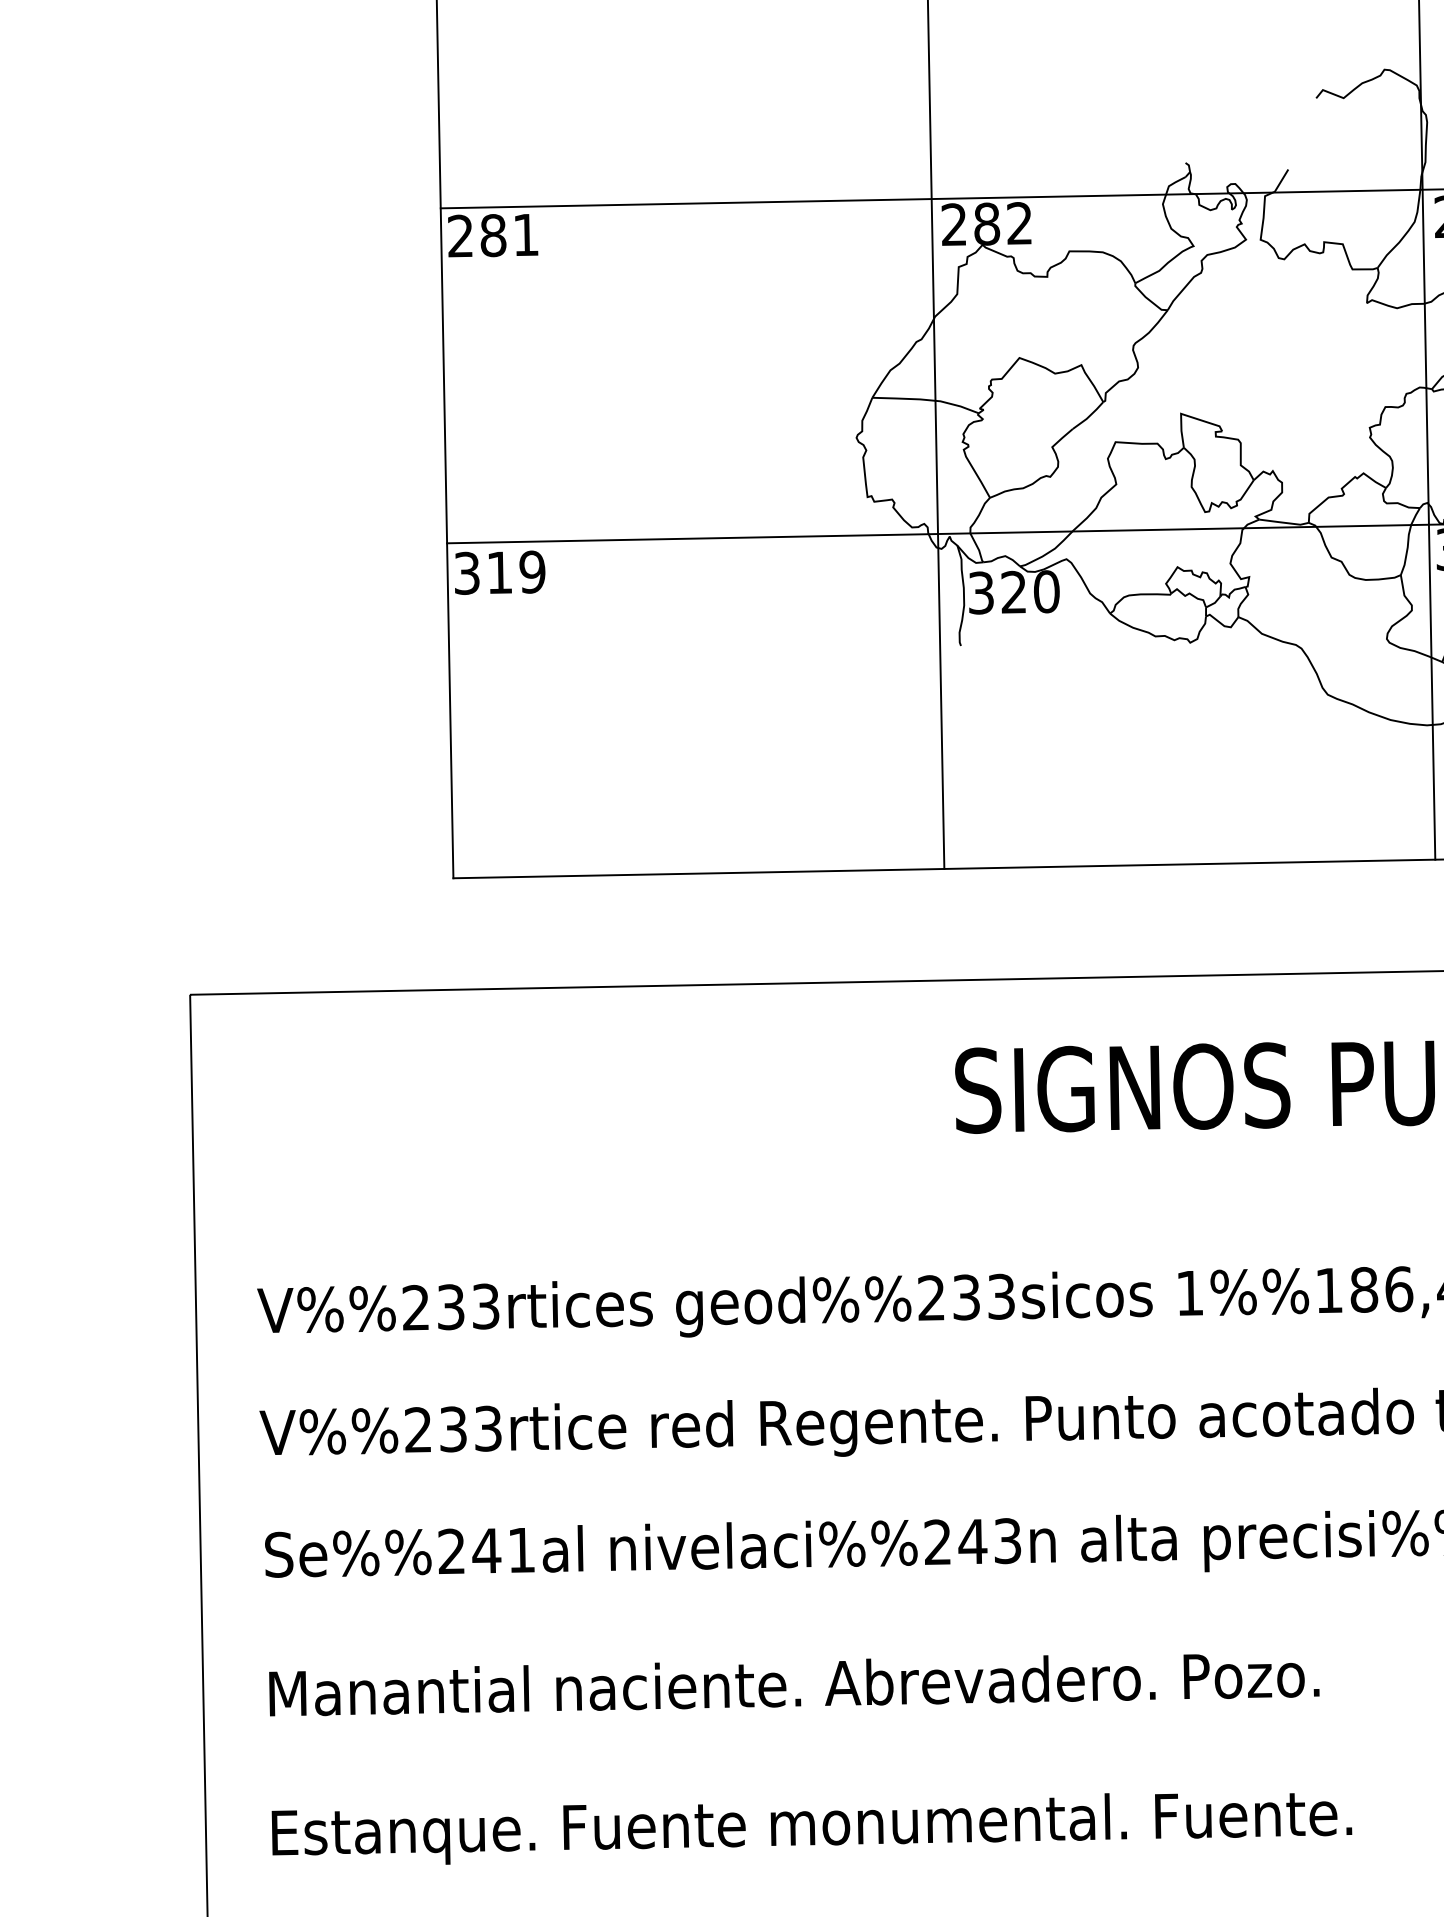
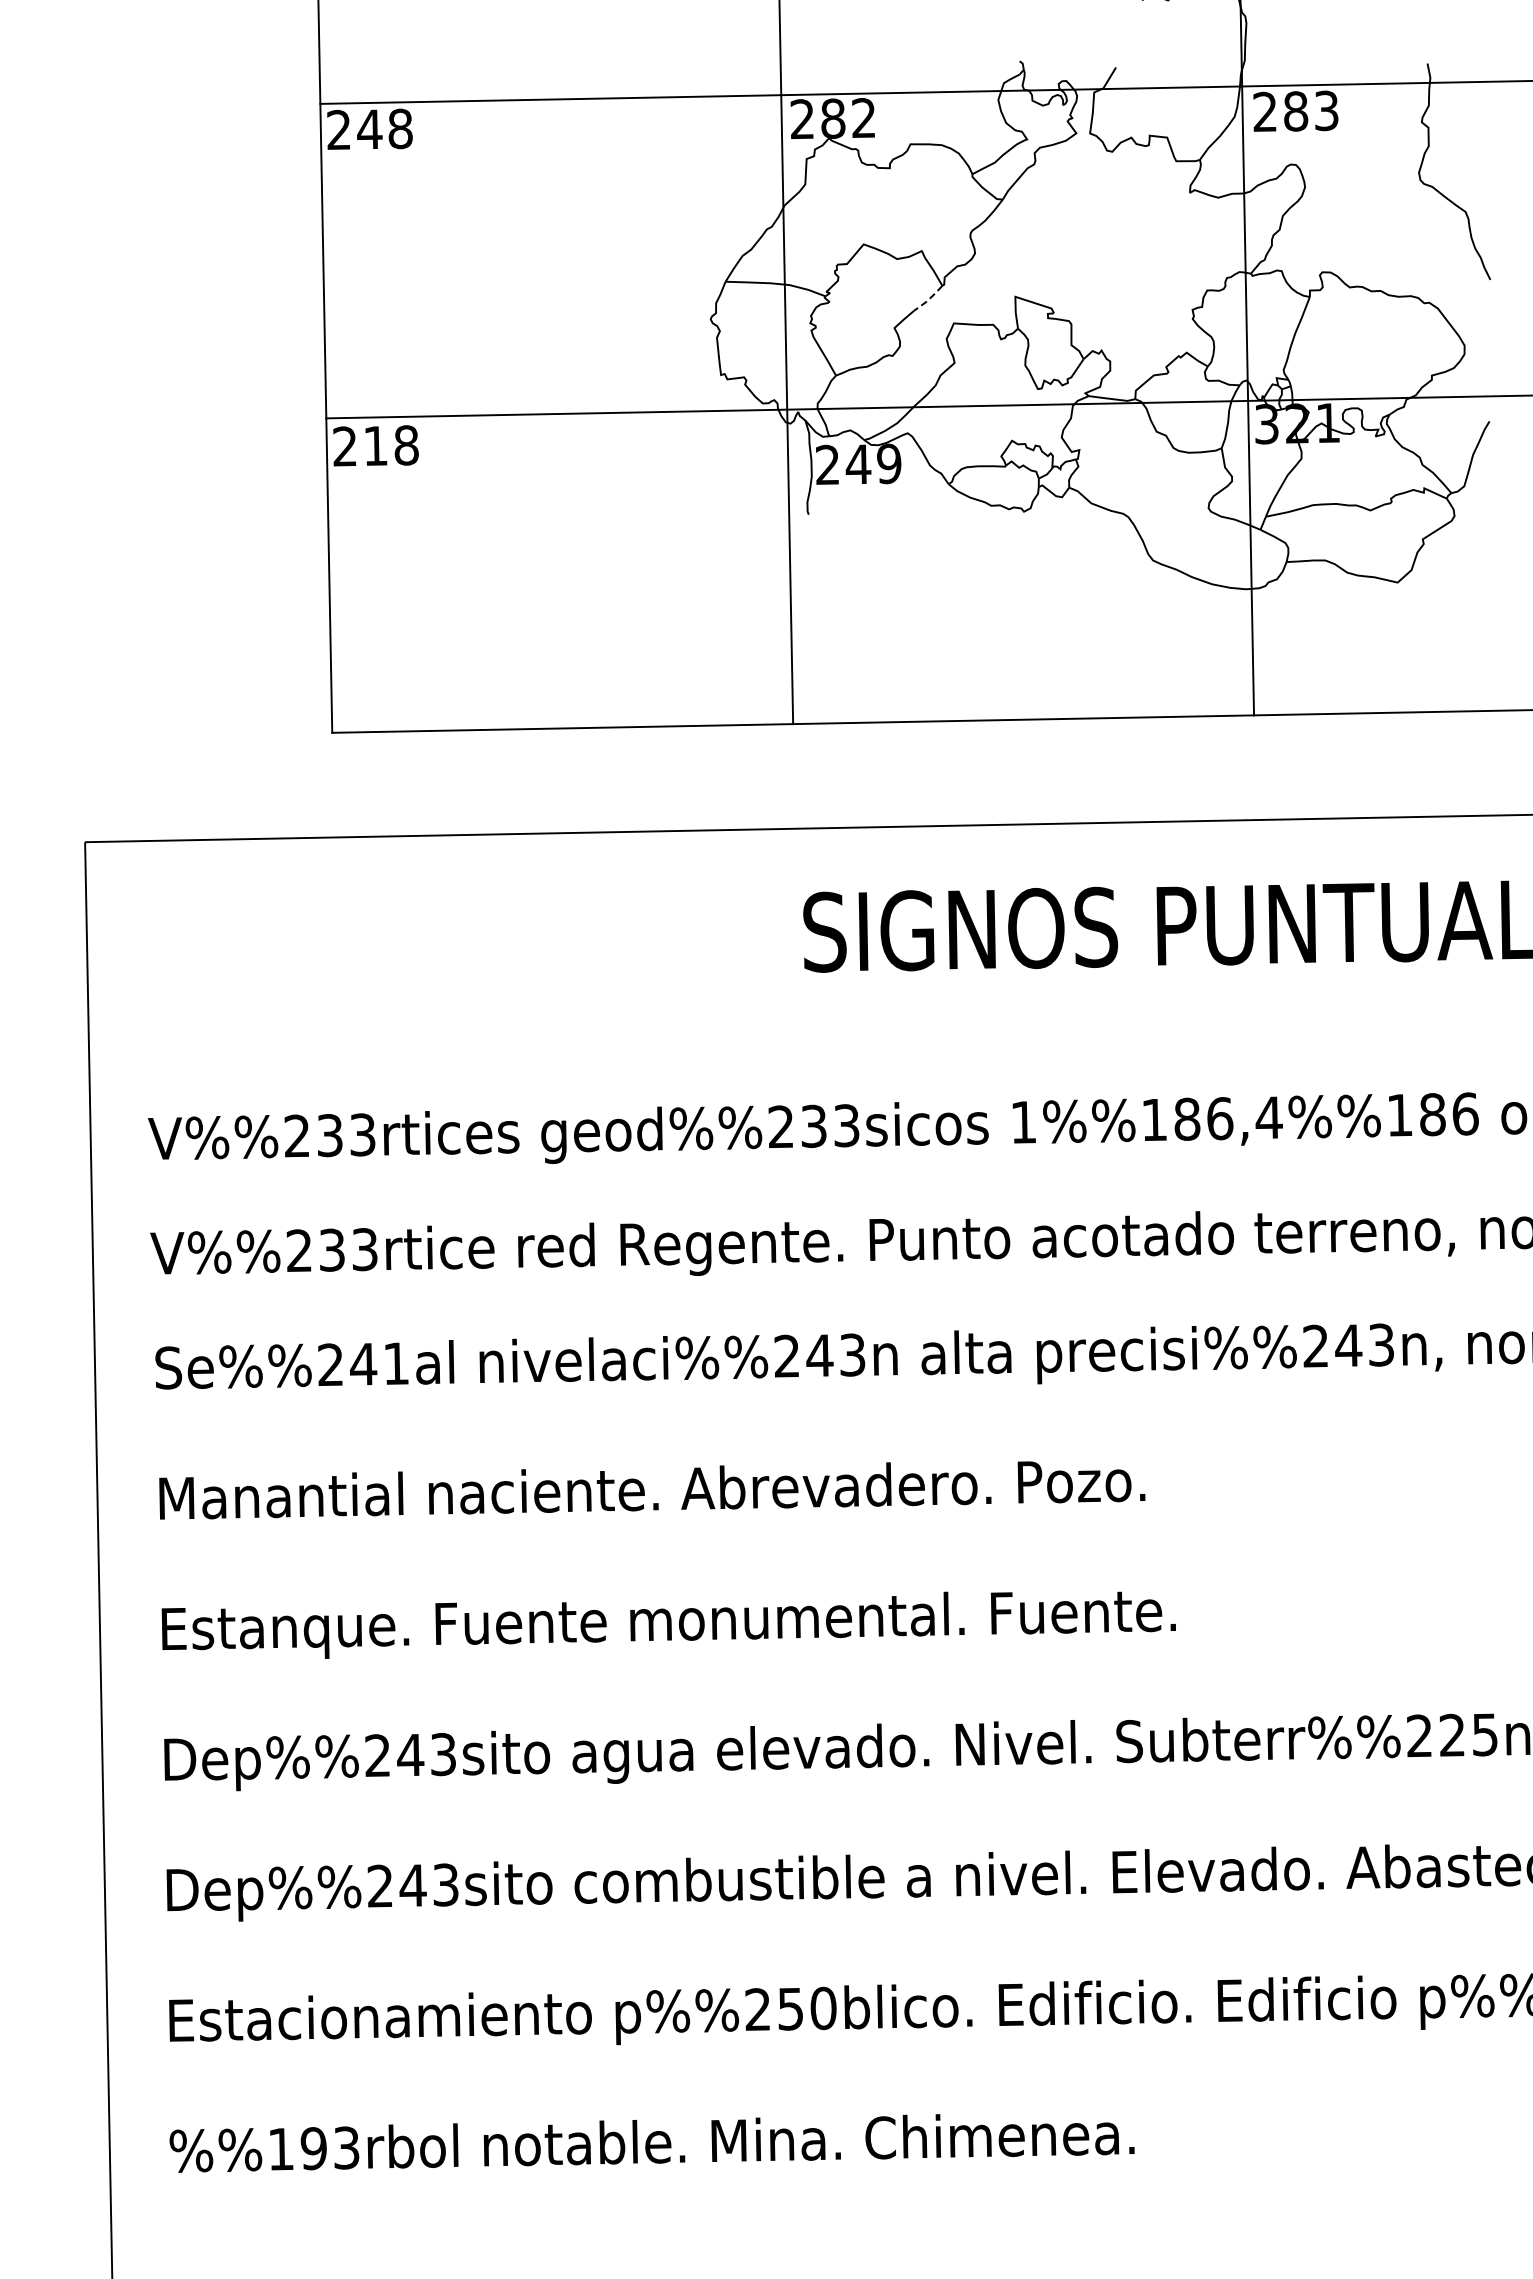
text: (509, 234) -> (384, 128), 281 -> 248
line: (1088, 416) -> (928, 299), solid -> dashed
text: (499, 572) -> (375, 445), 319 -> 218
text: (1013, 592) -> (858, 464), 320 -> 249

